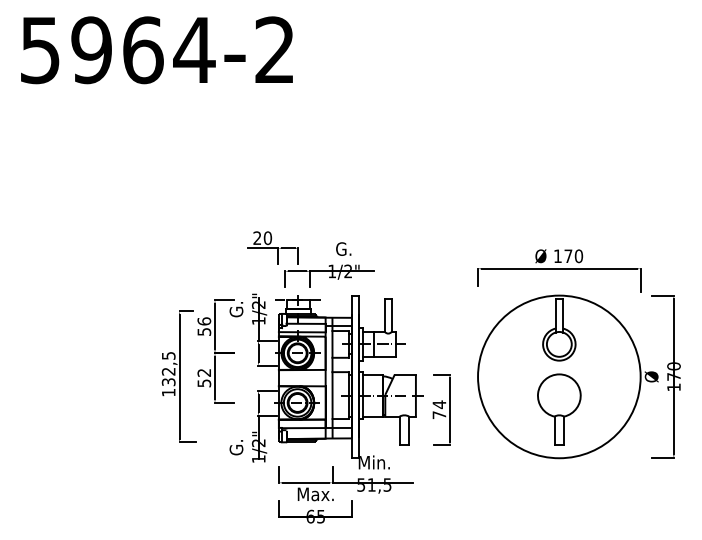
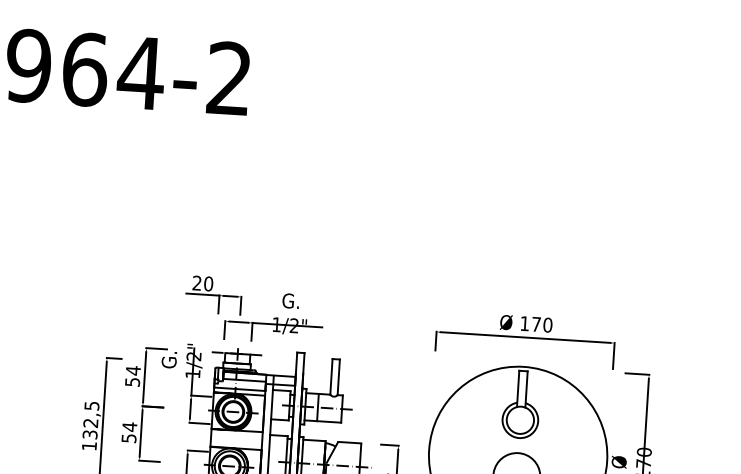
text: (204, 321) -> (133, 370), 56 -> 54
text: (203, 372) -> (128, 426), 52 -> 54

